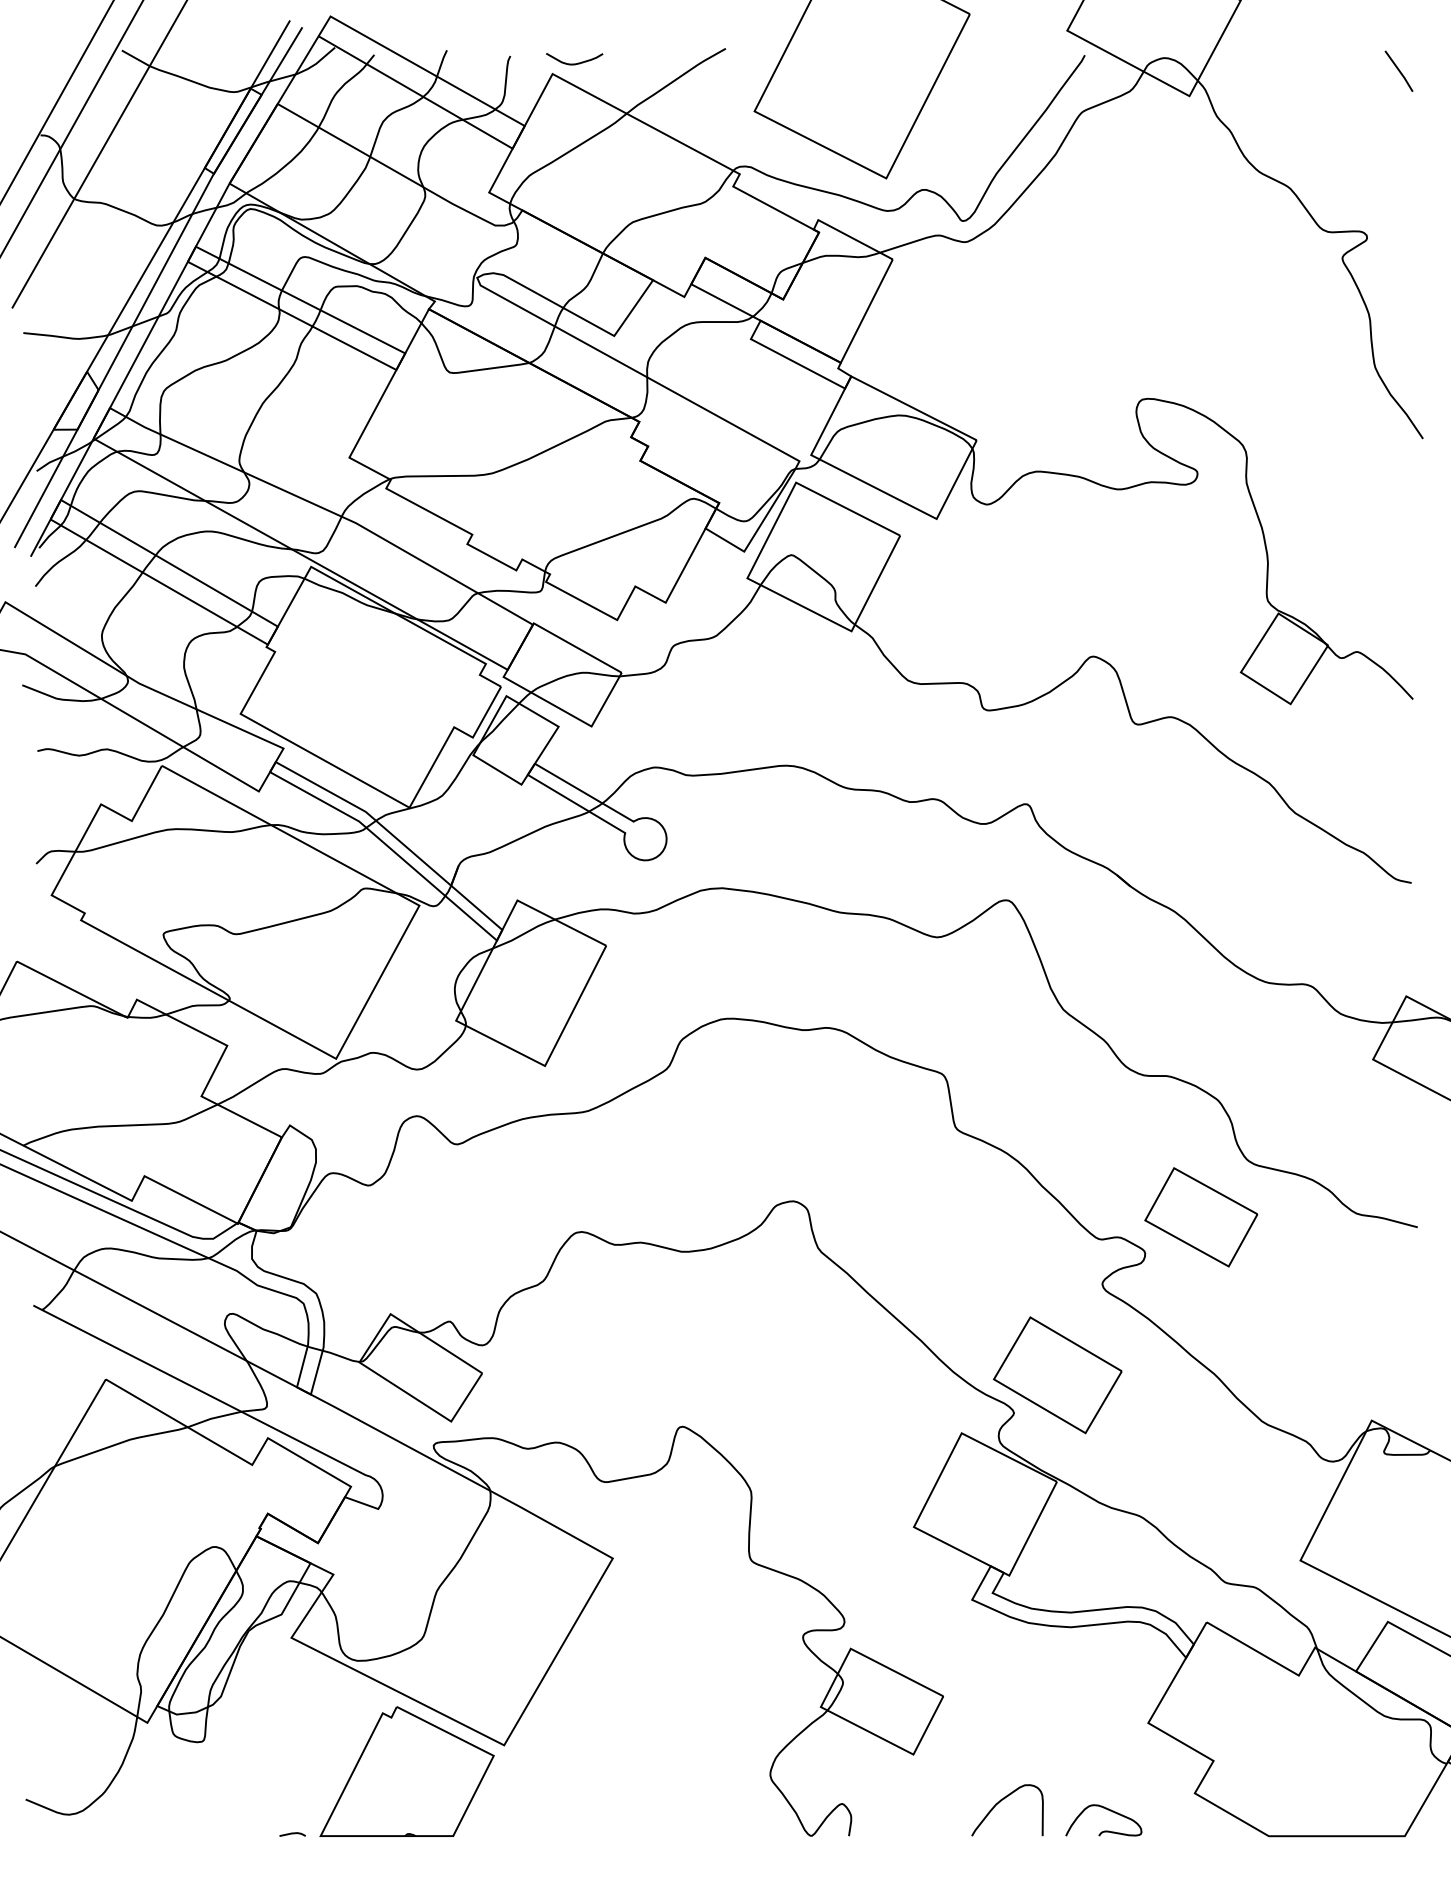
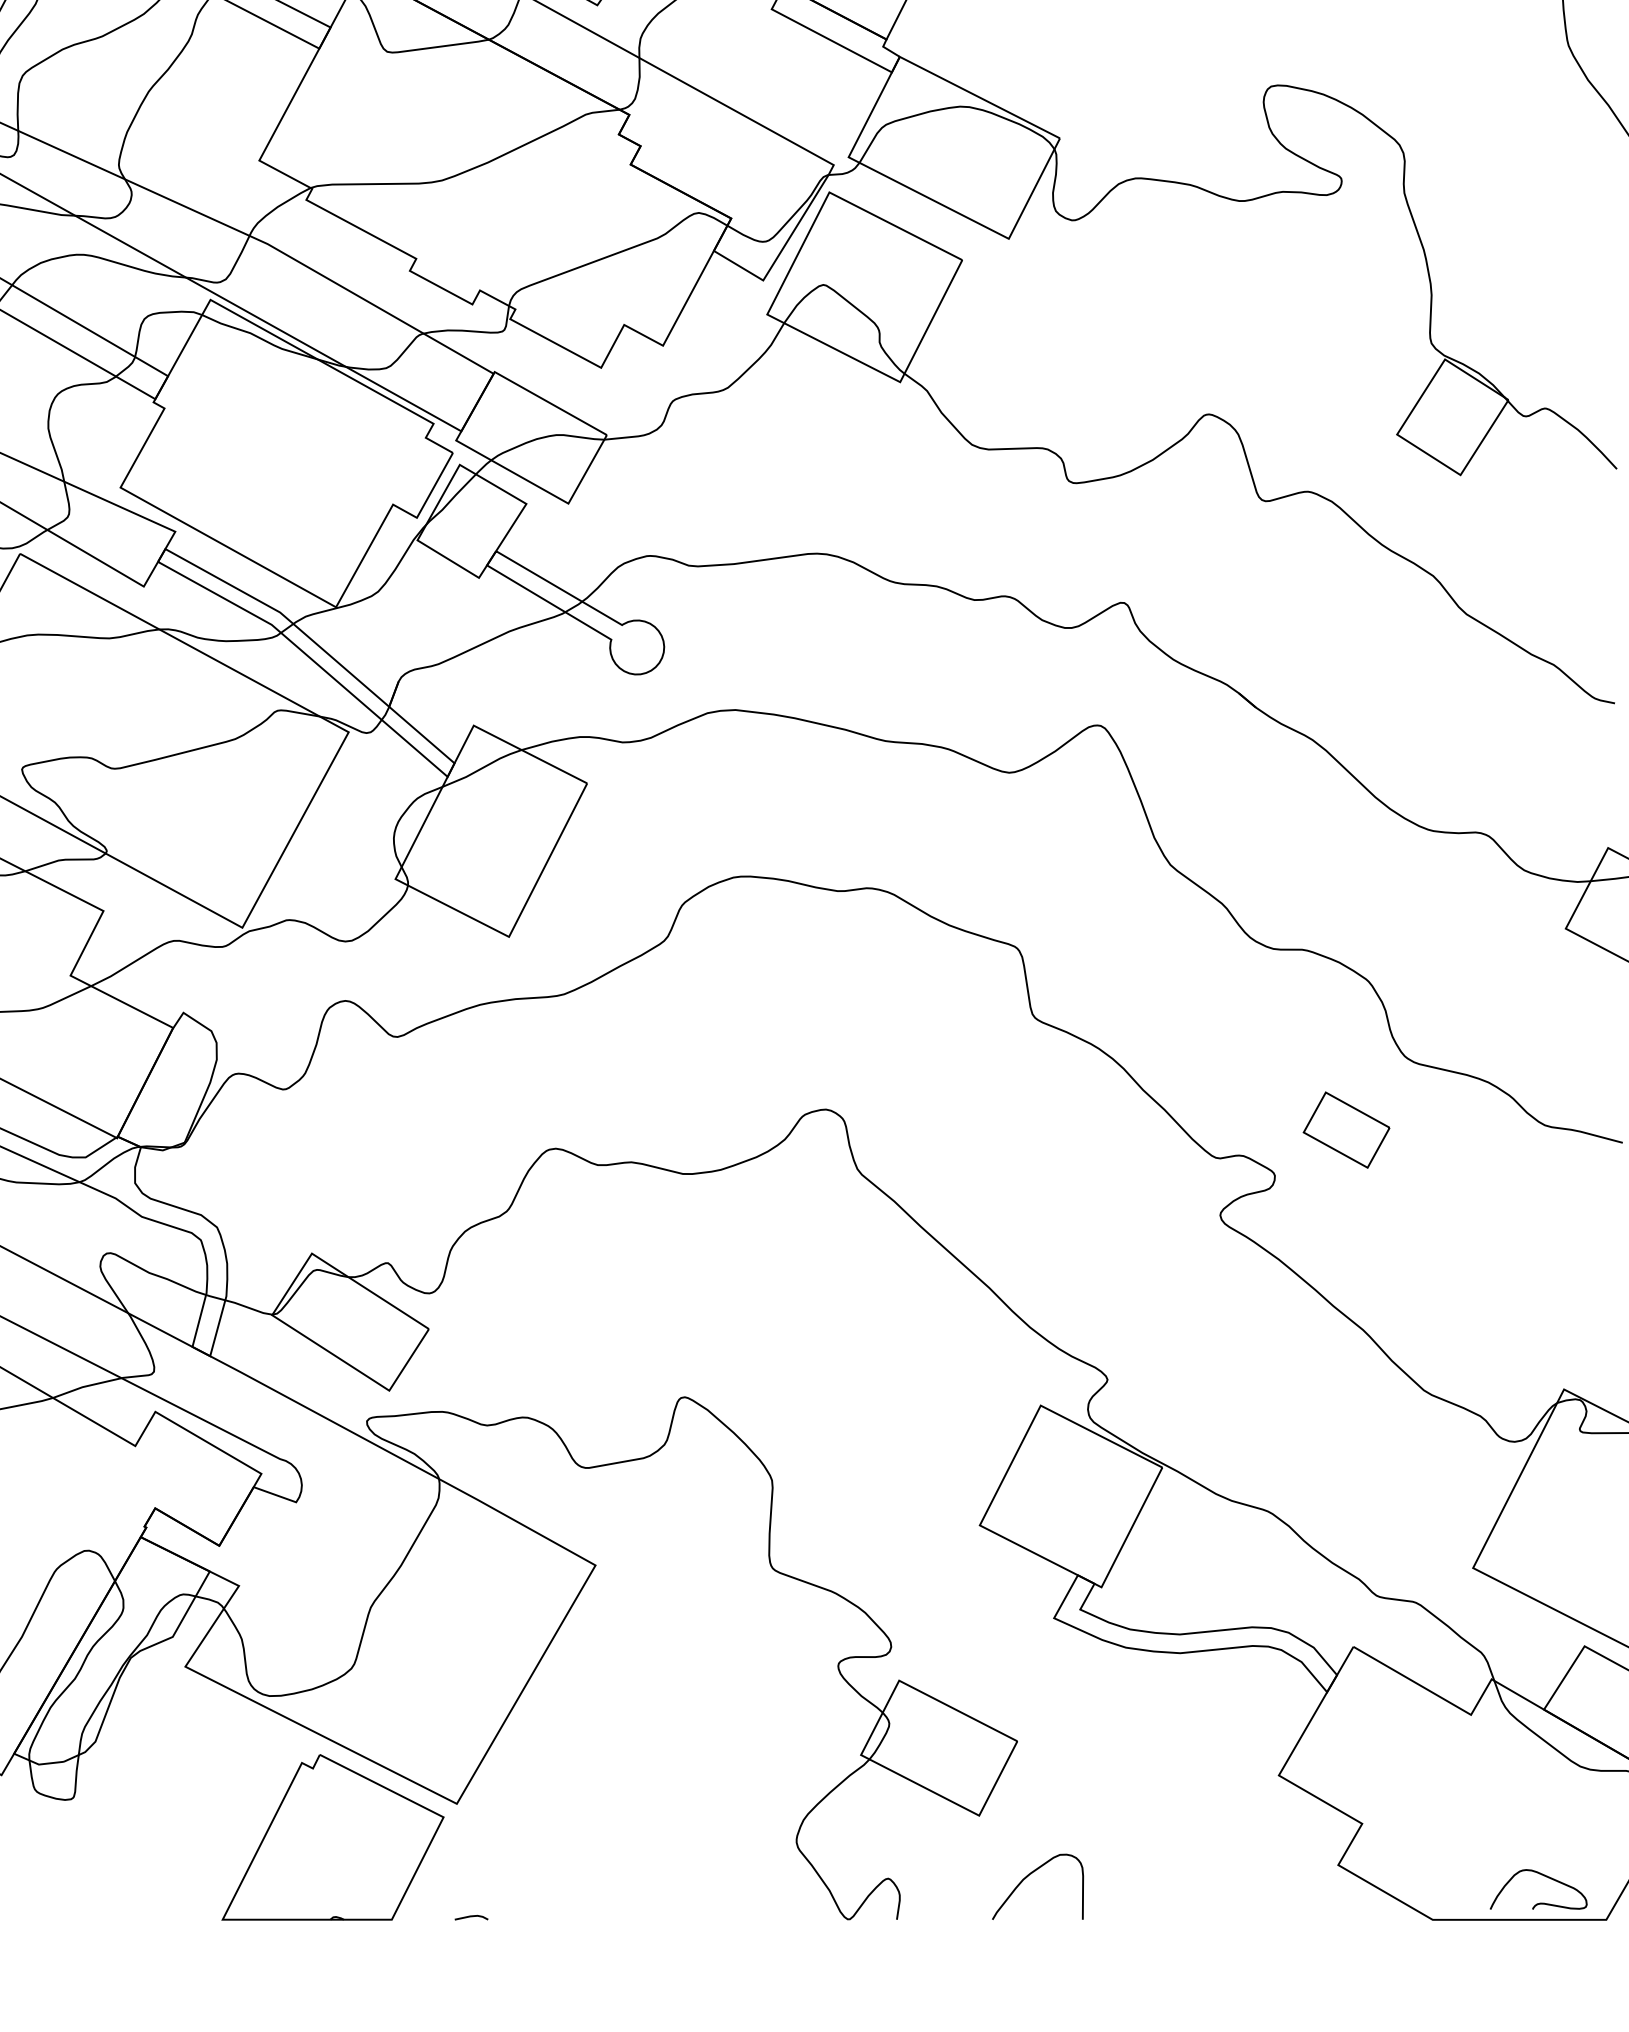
part: (1201, 1217) -> (1346, 1130), size x0.6
part: (1057, 1375) -> (1163, 1331), removed
curve: (1000, 1802) -> (1029, 1876), moved
curve: (1104, 1830) -> (1539, 1902), moved
line: (292, 1834) -> (471, 1917), moved

